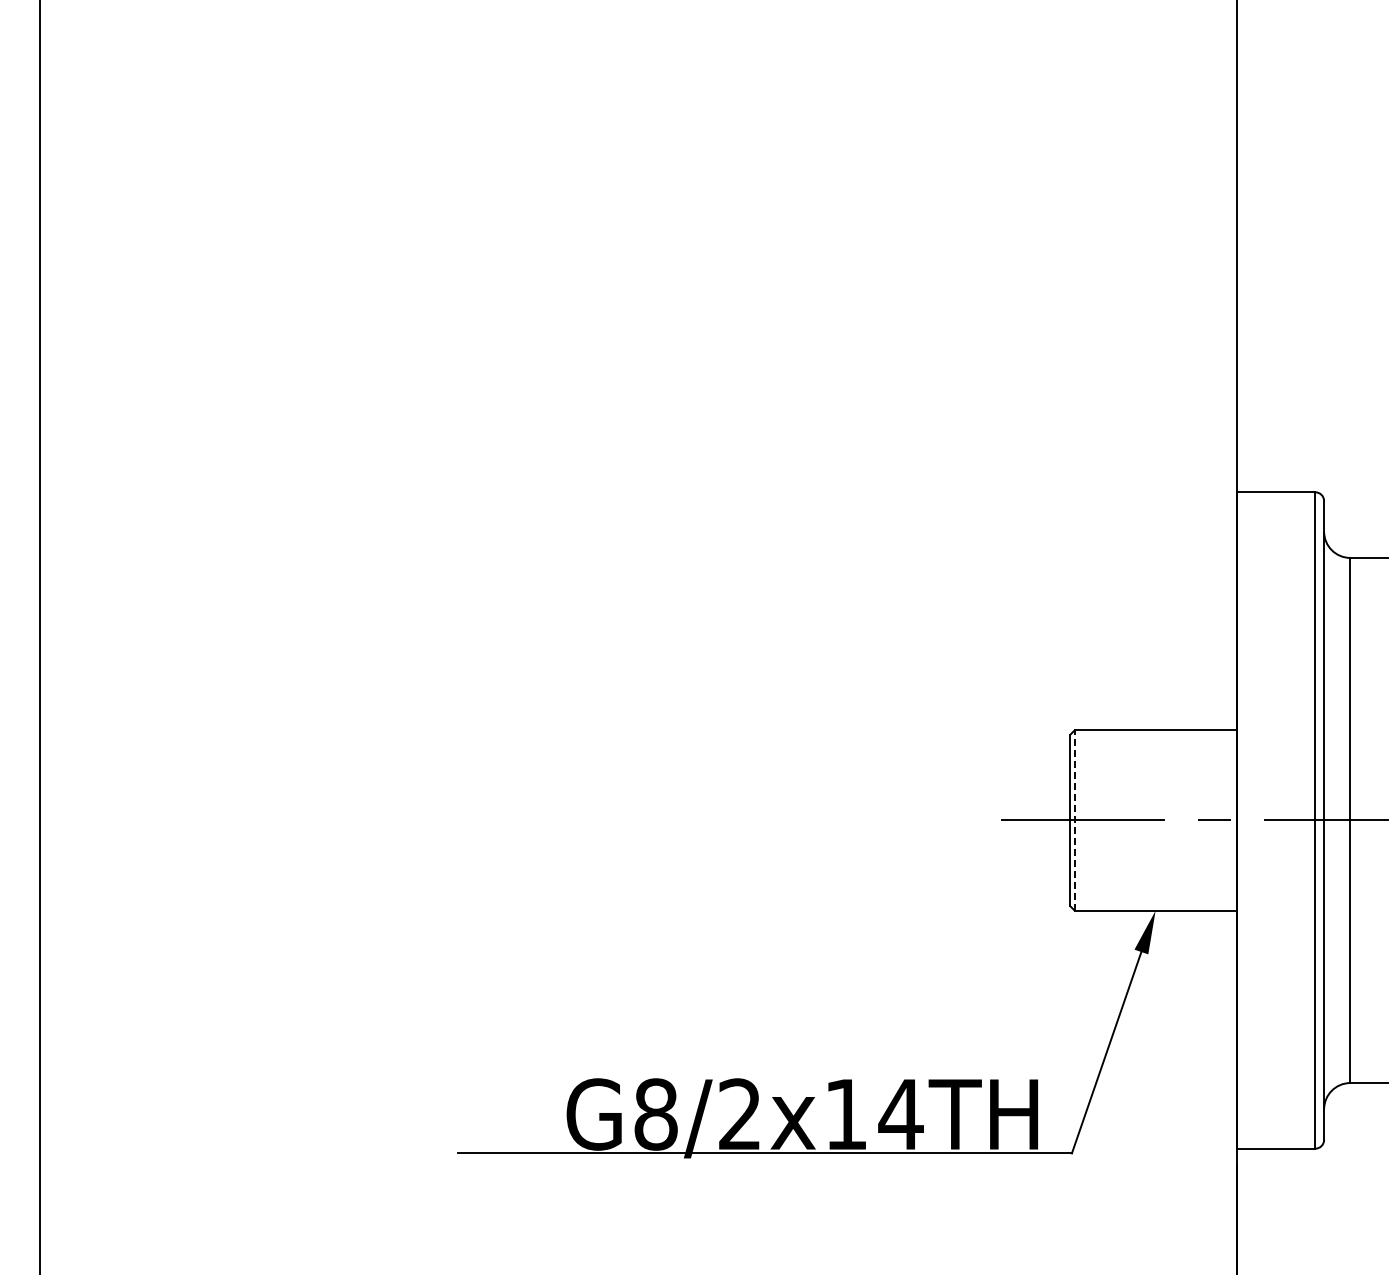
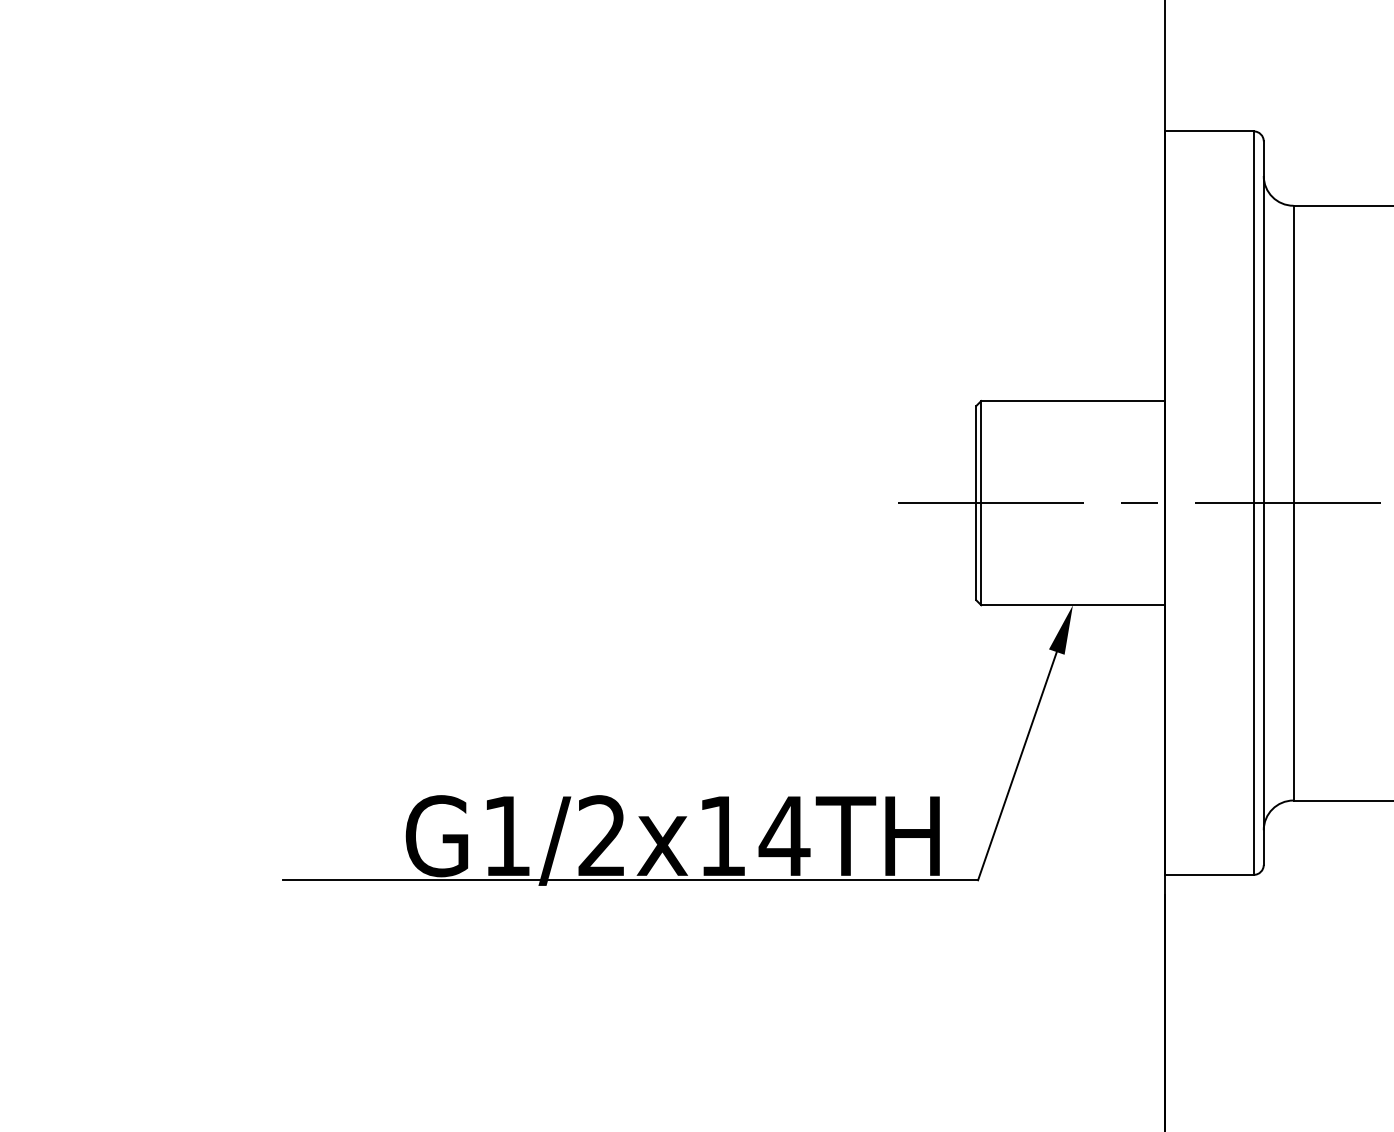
line: (1074, 820) -> (981, 503), dashed -> solid
text: (655, 1114) -> (506, 836), G8/2x14TH -> G1/2x14TH

